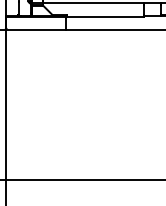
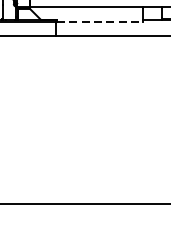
line: (105, 17) -> (100, 22), solid -> dashed

